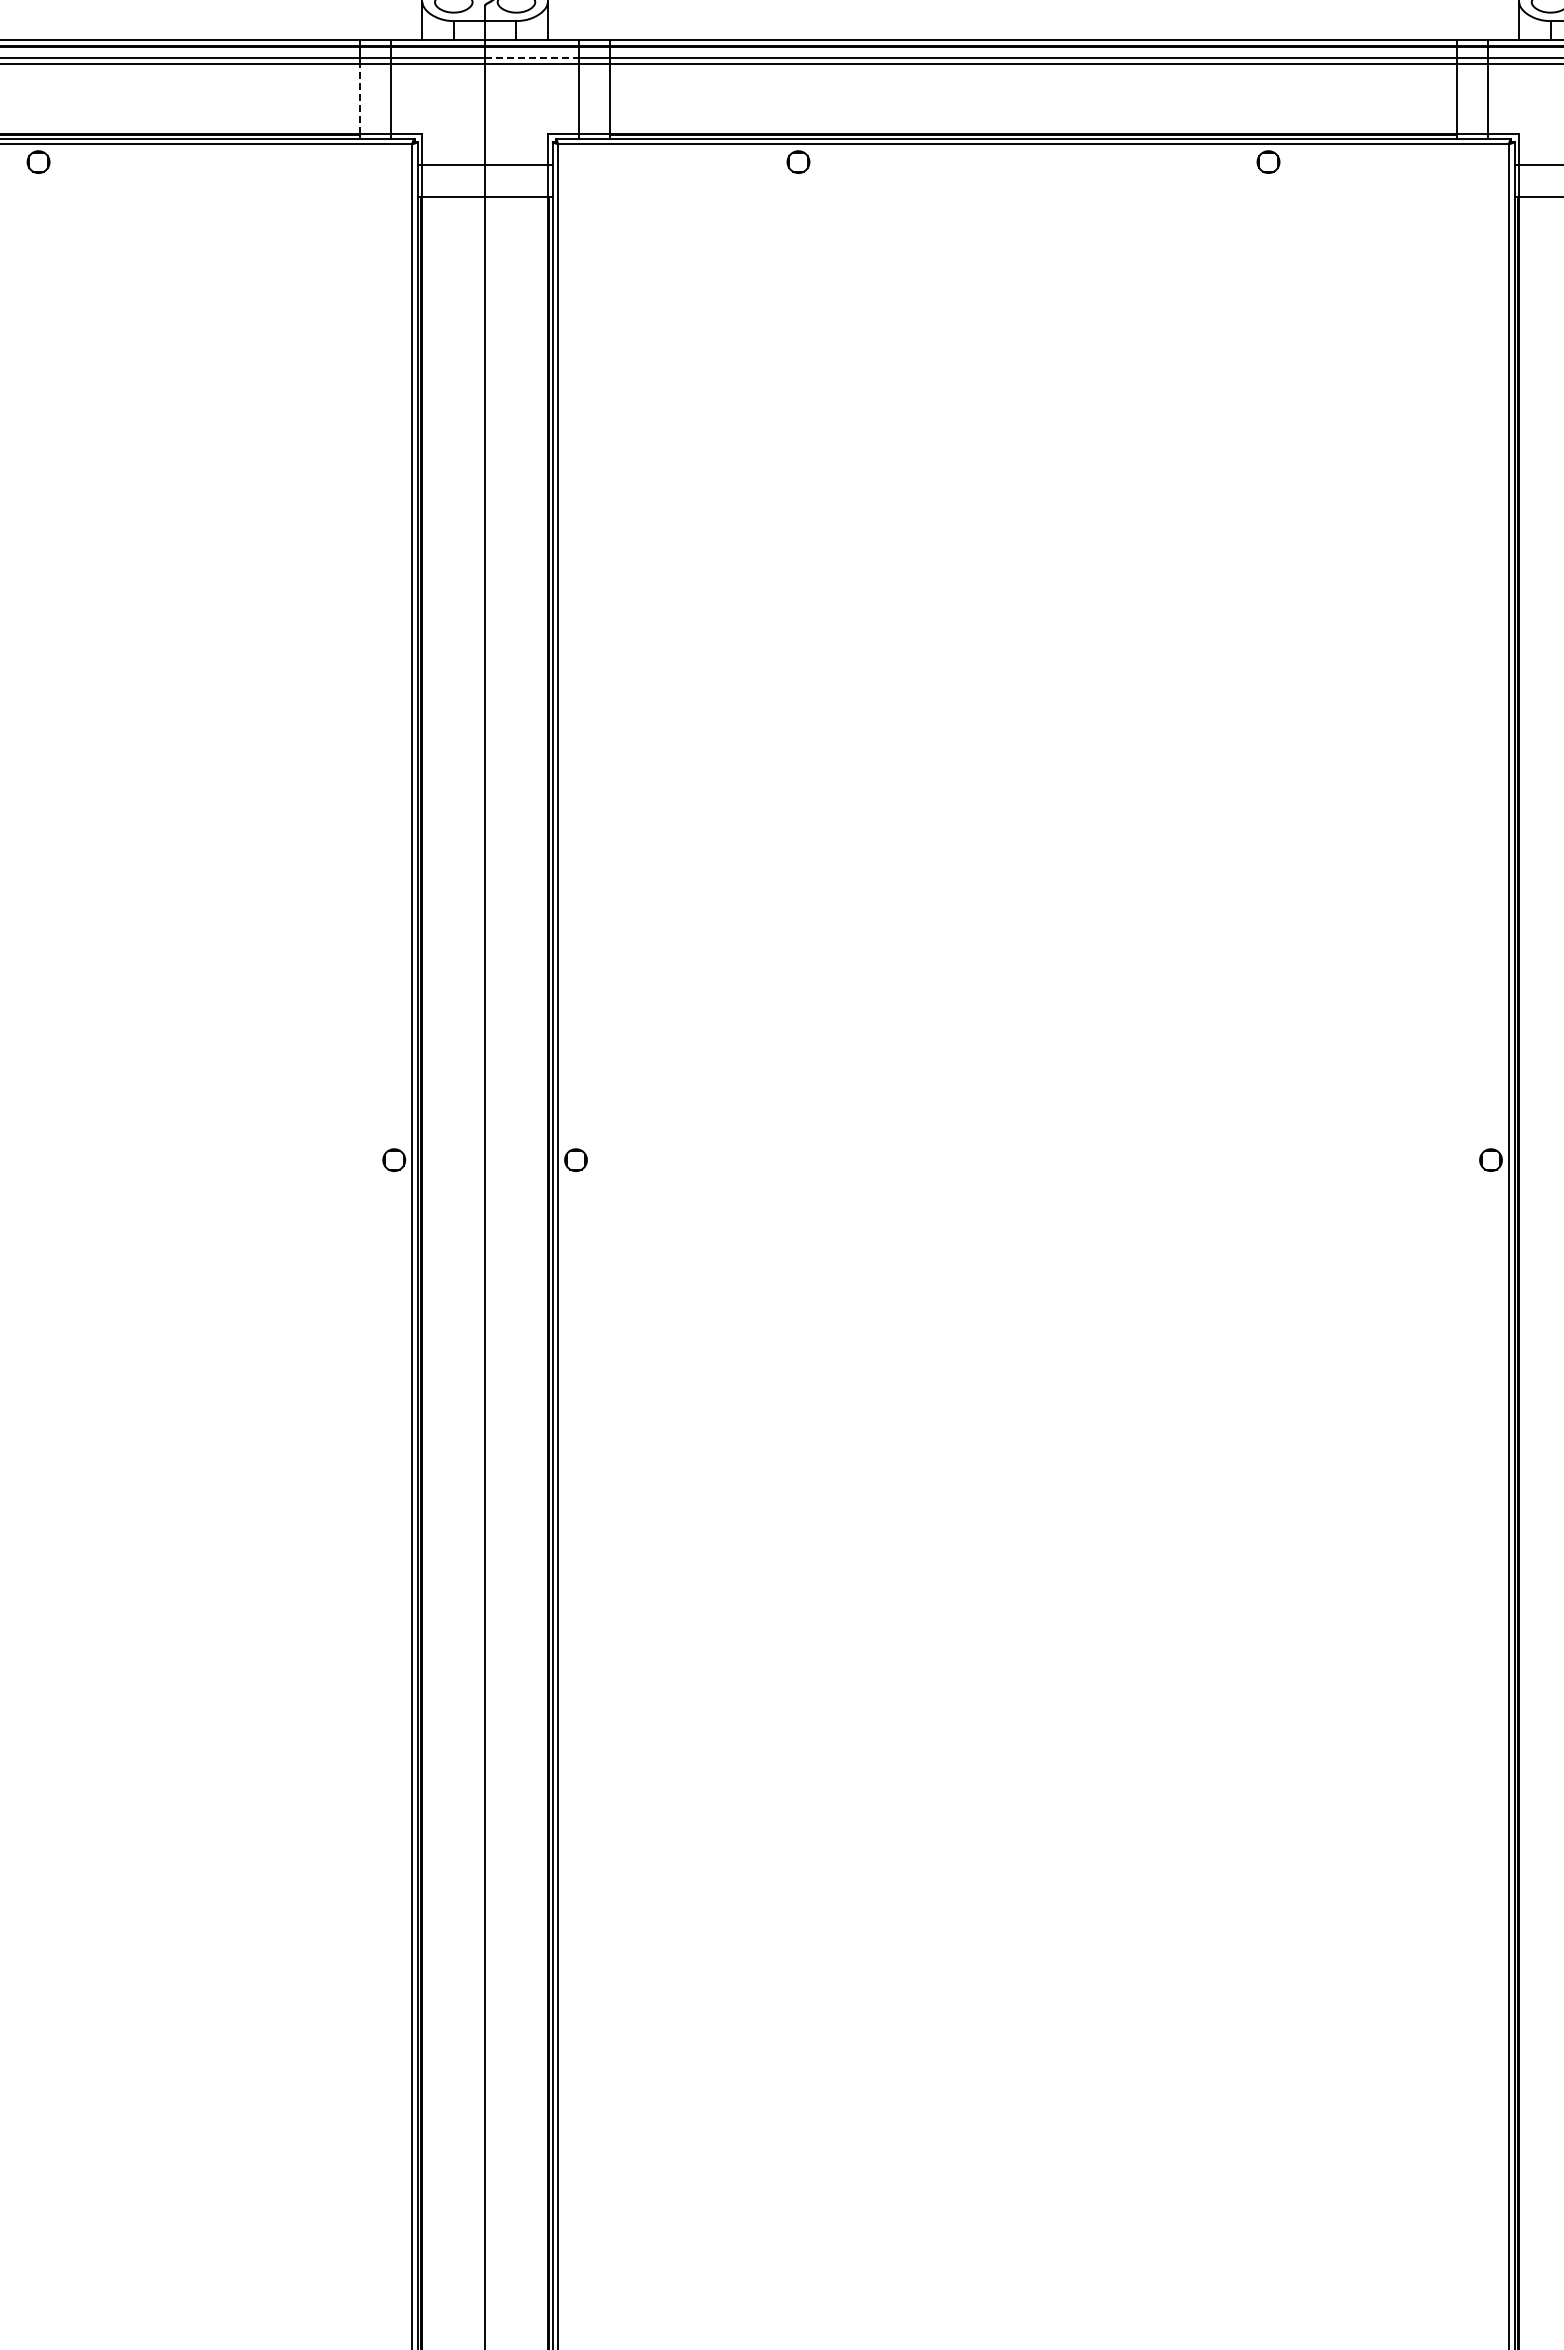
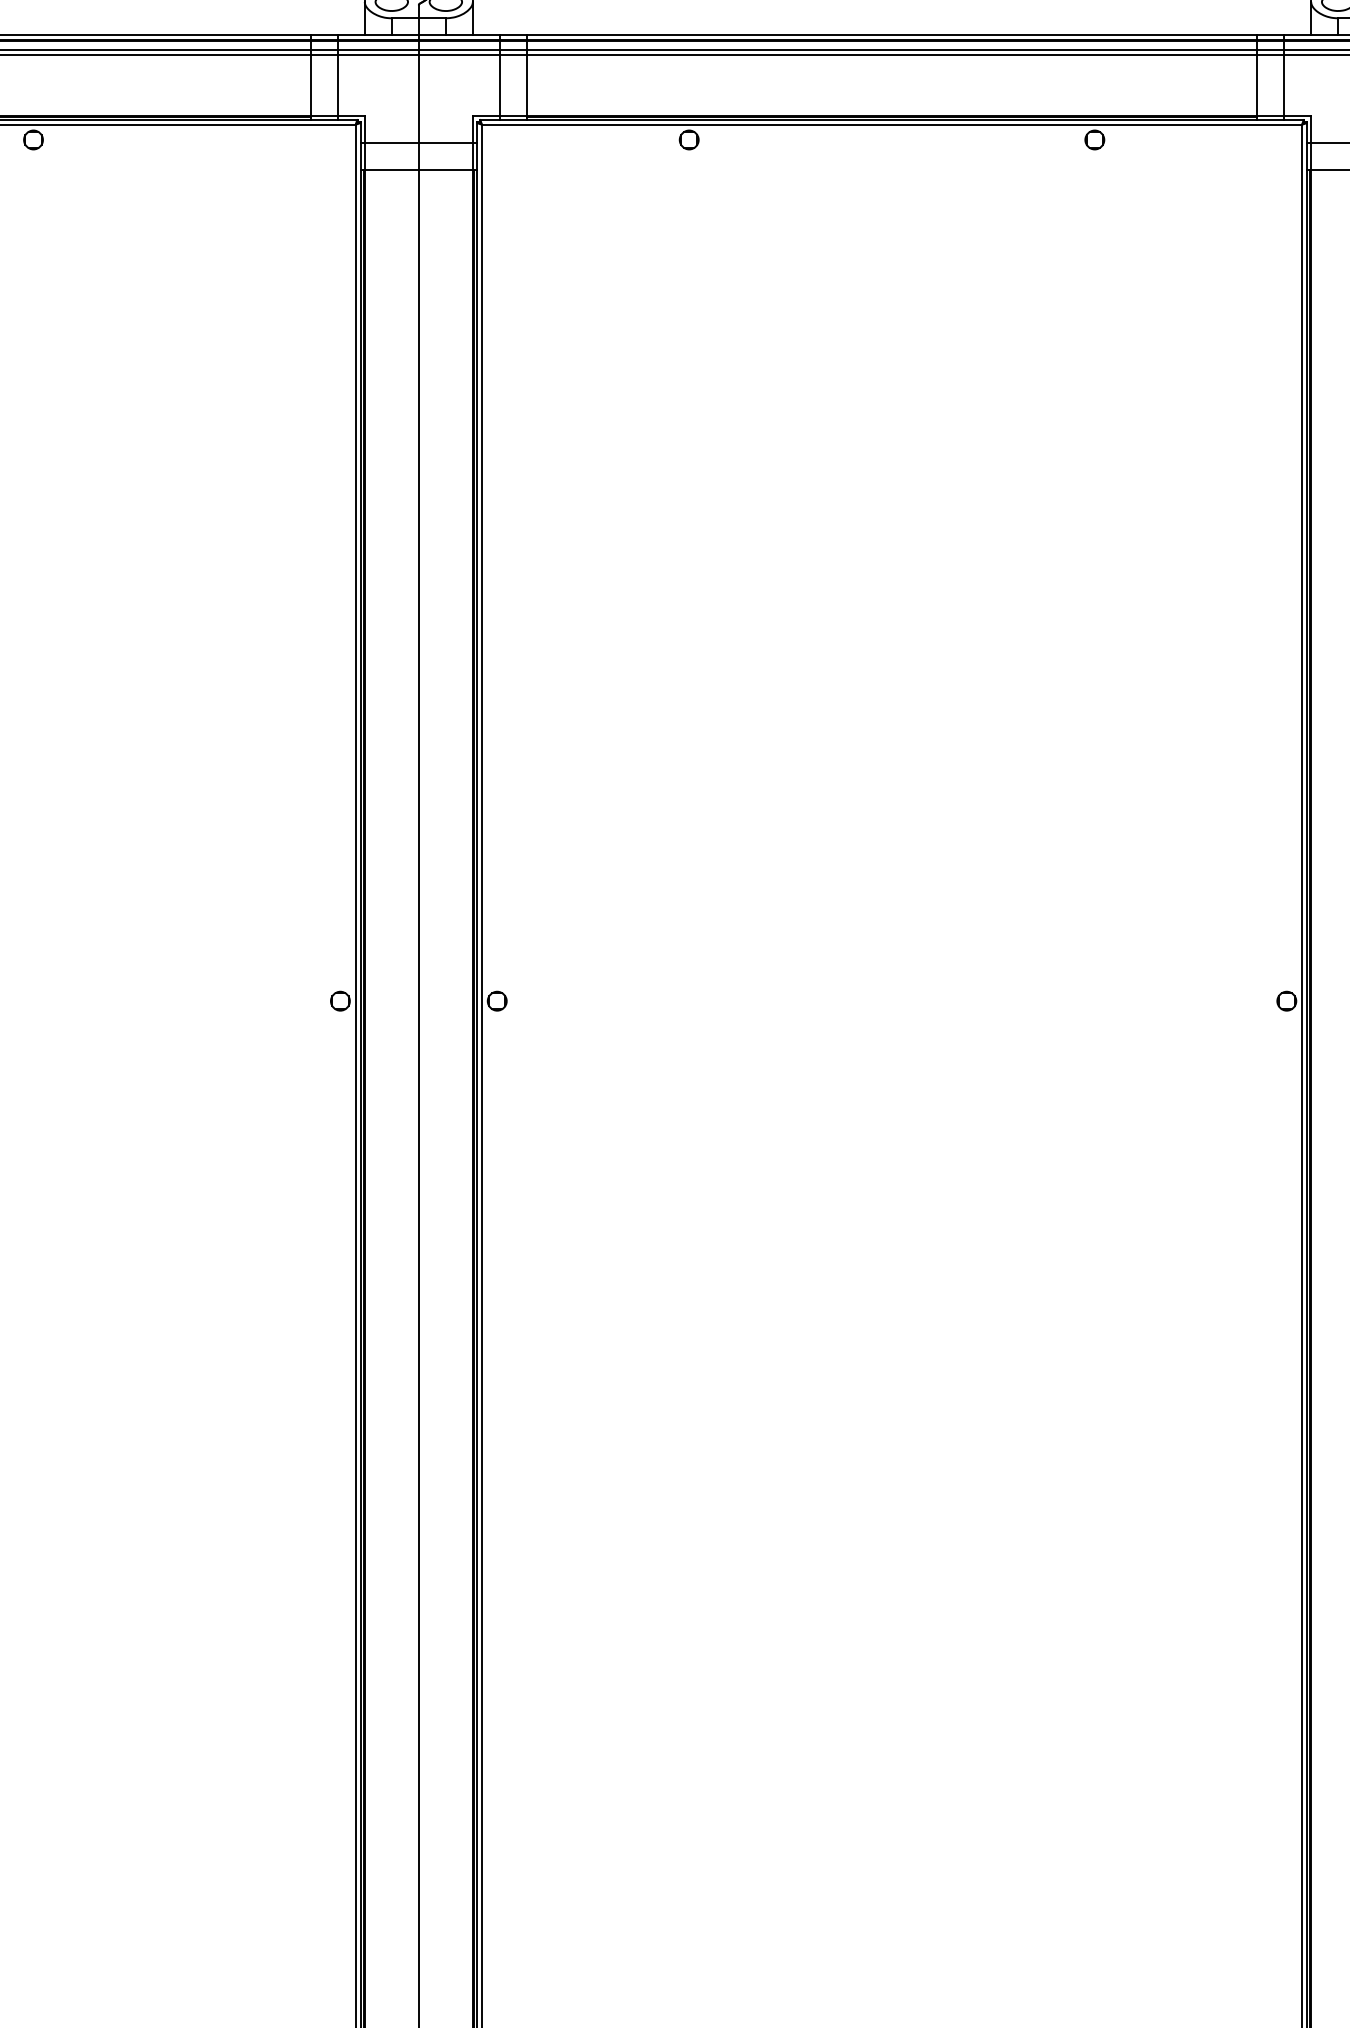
line: (532, 57) -> (459, 49), dashed -> solid
line: (359, 99) -> (310, 85), dashed -> solid

